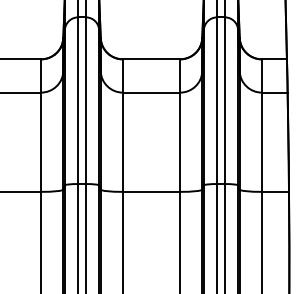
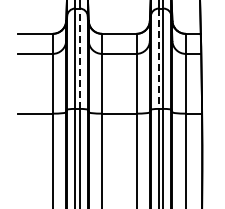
line: (85, 100) -> (79, 58), solid -> dashed
line: (216, 101) -> (158, 59), solid -> dashed

